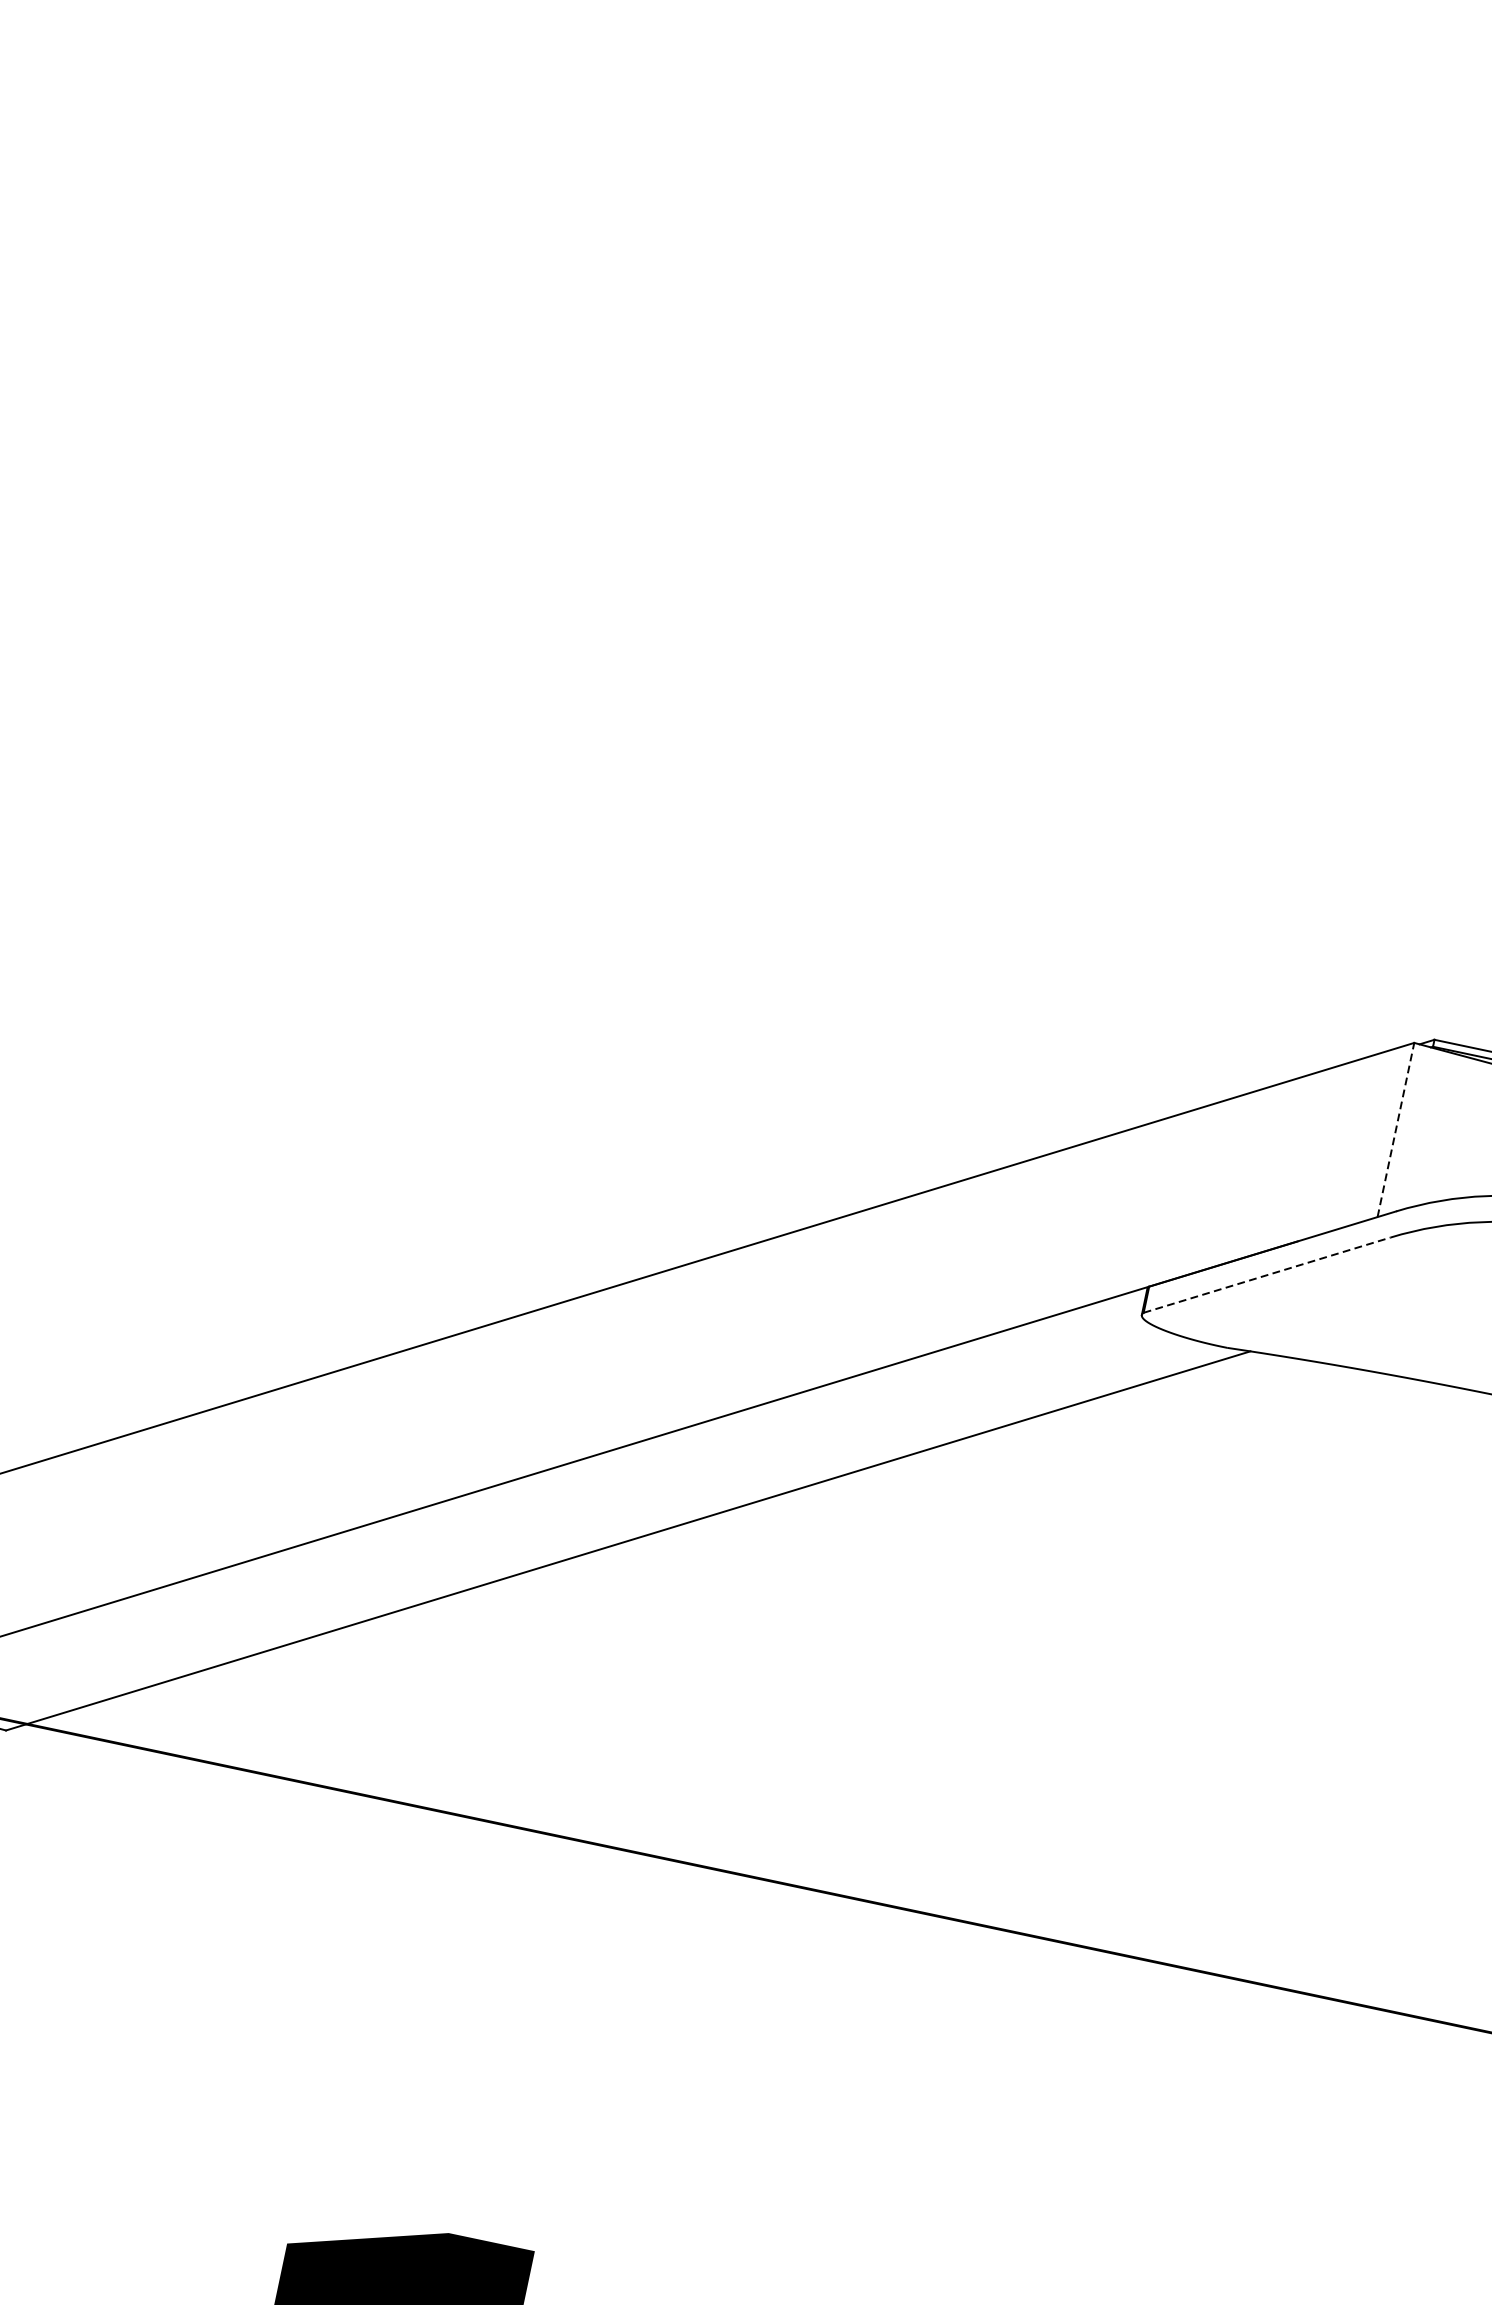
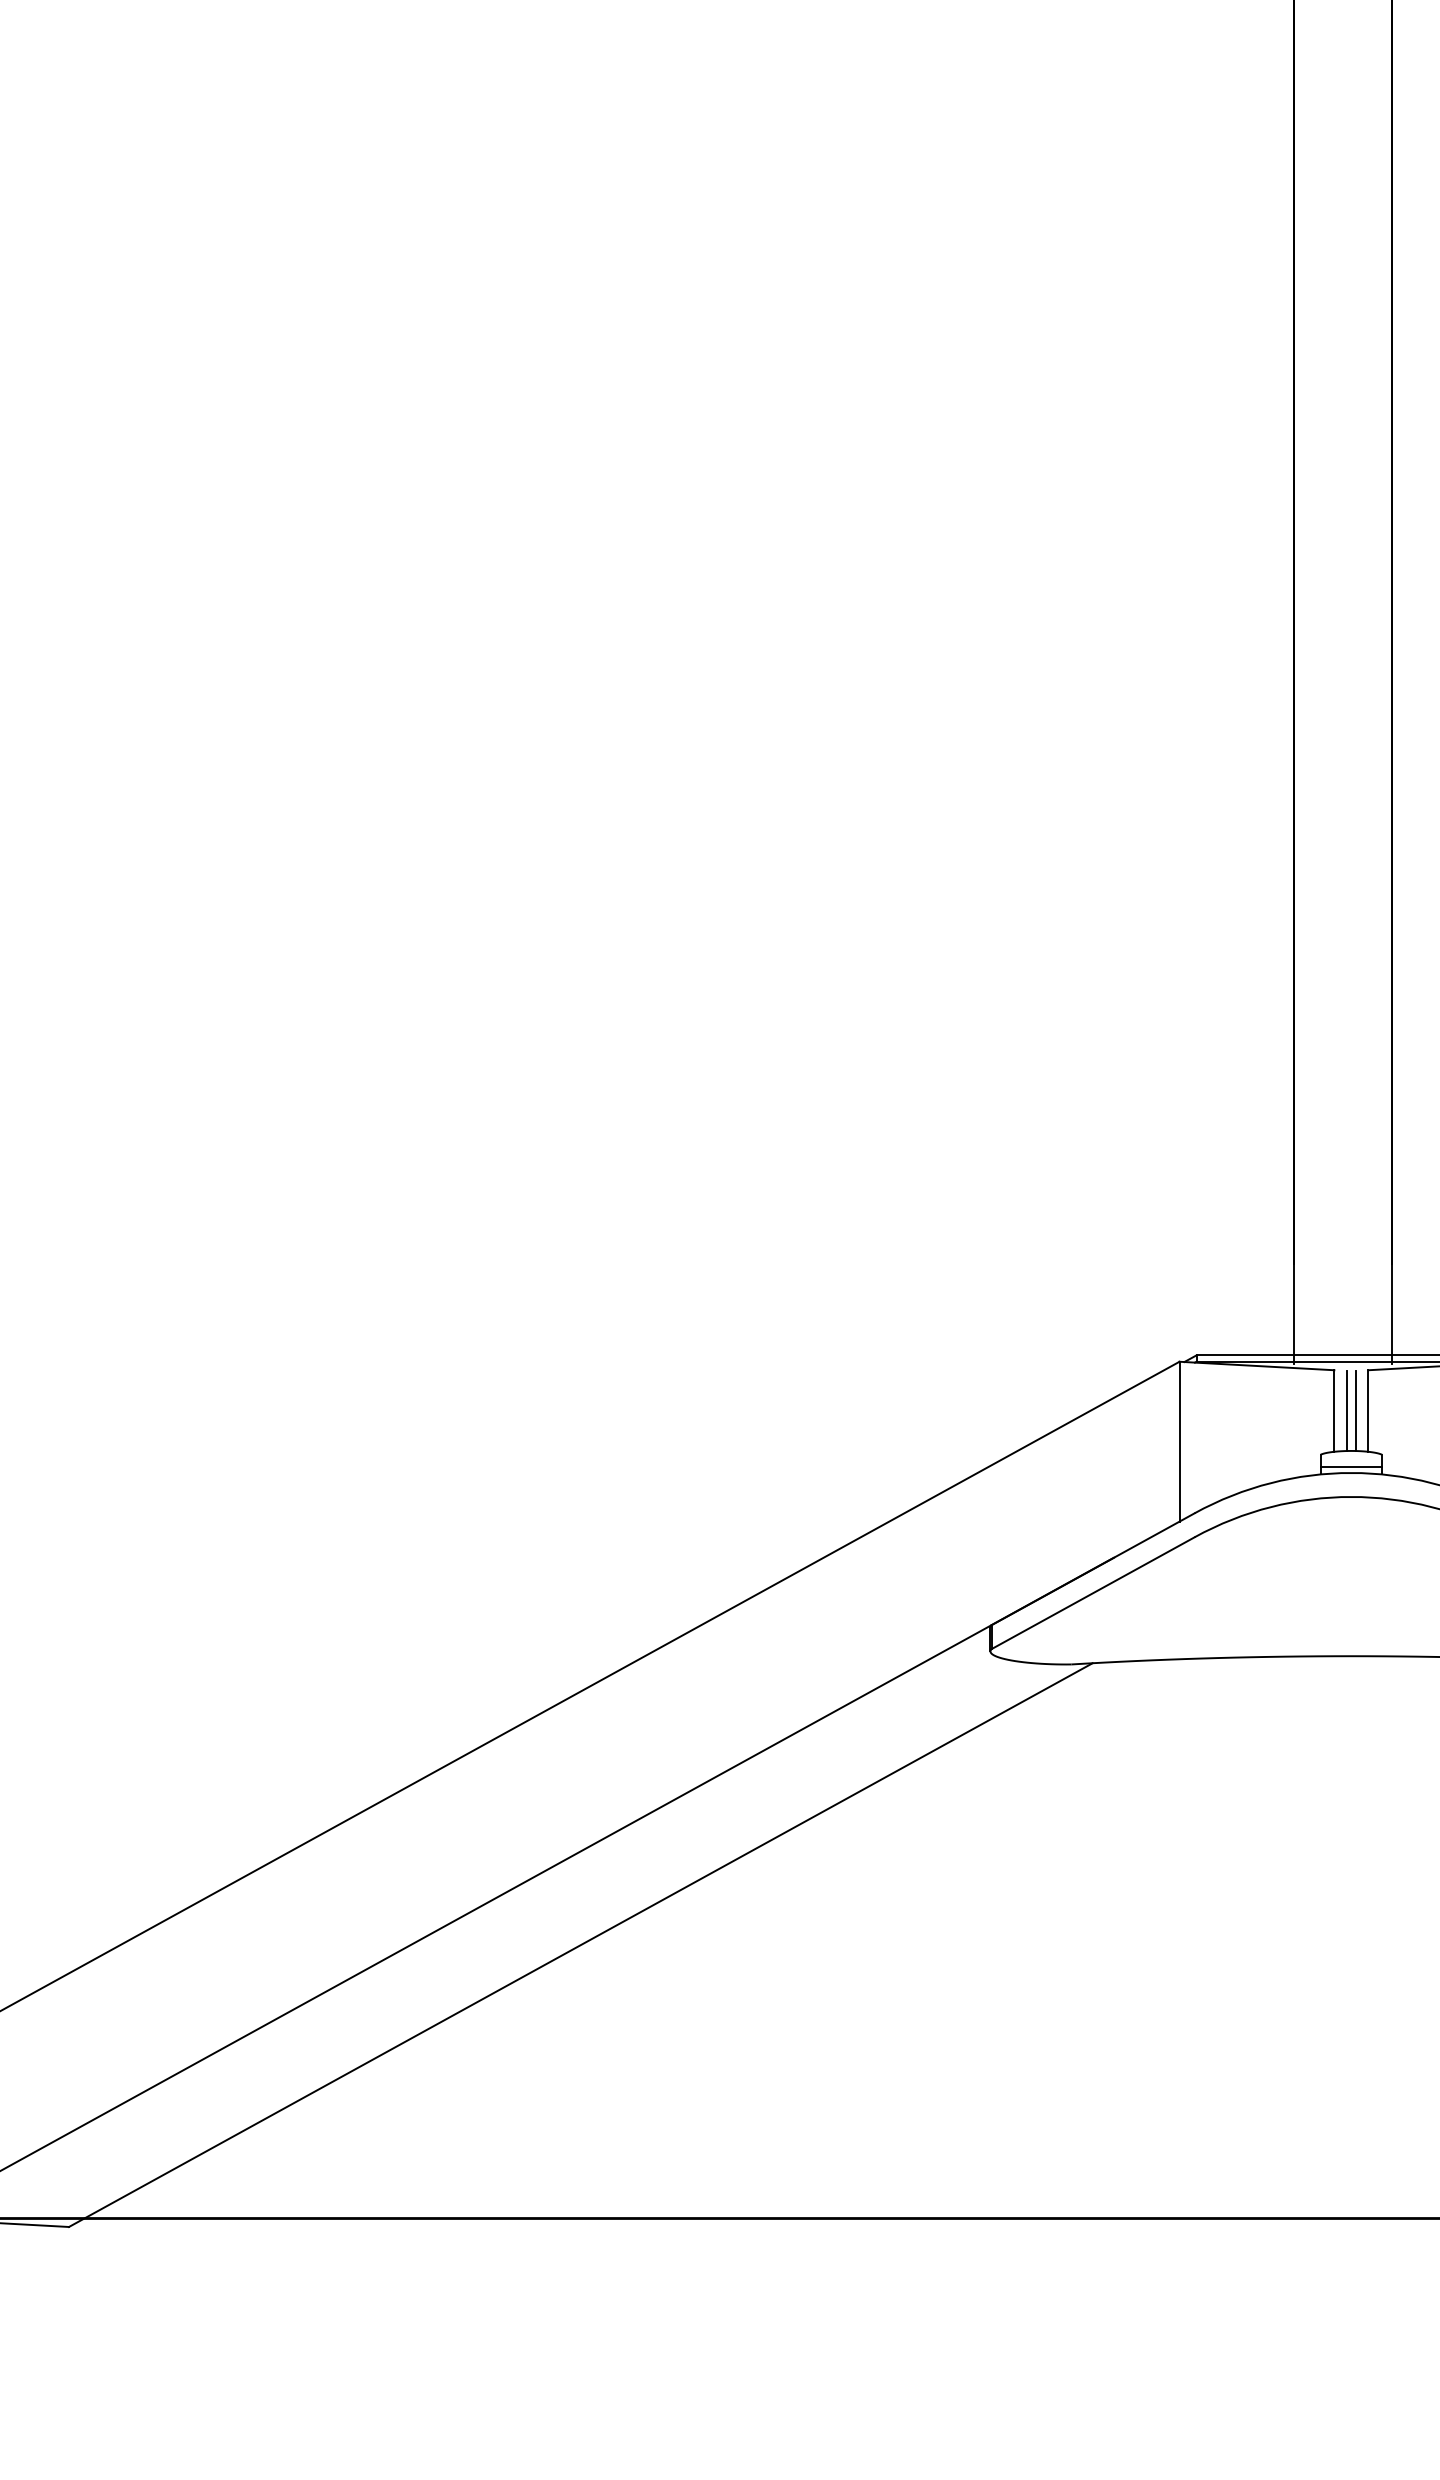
line: (1395, 1129) -> (1179, 1441), dashed -> solid
line: (1267, 1275) -> (1093, 1593), dashed -> solid

